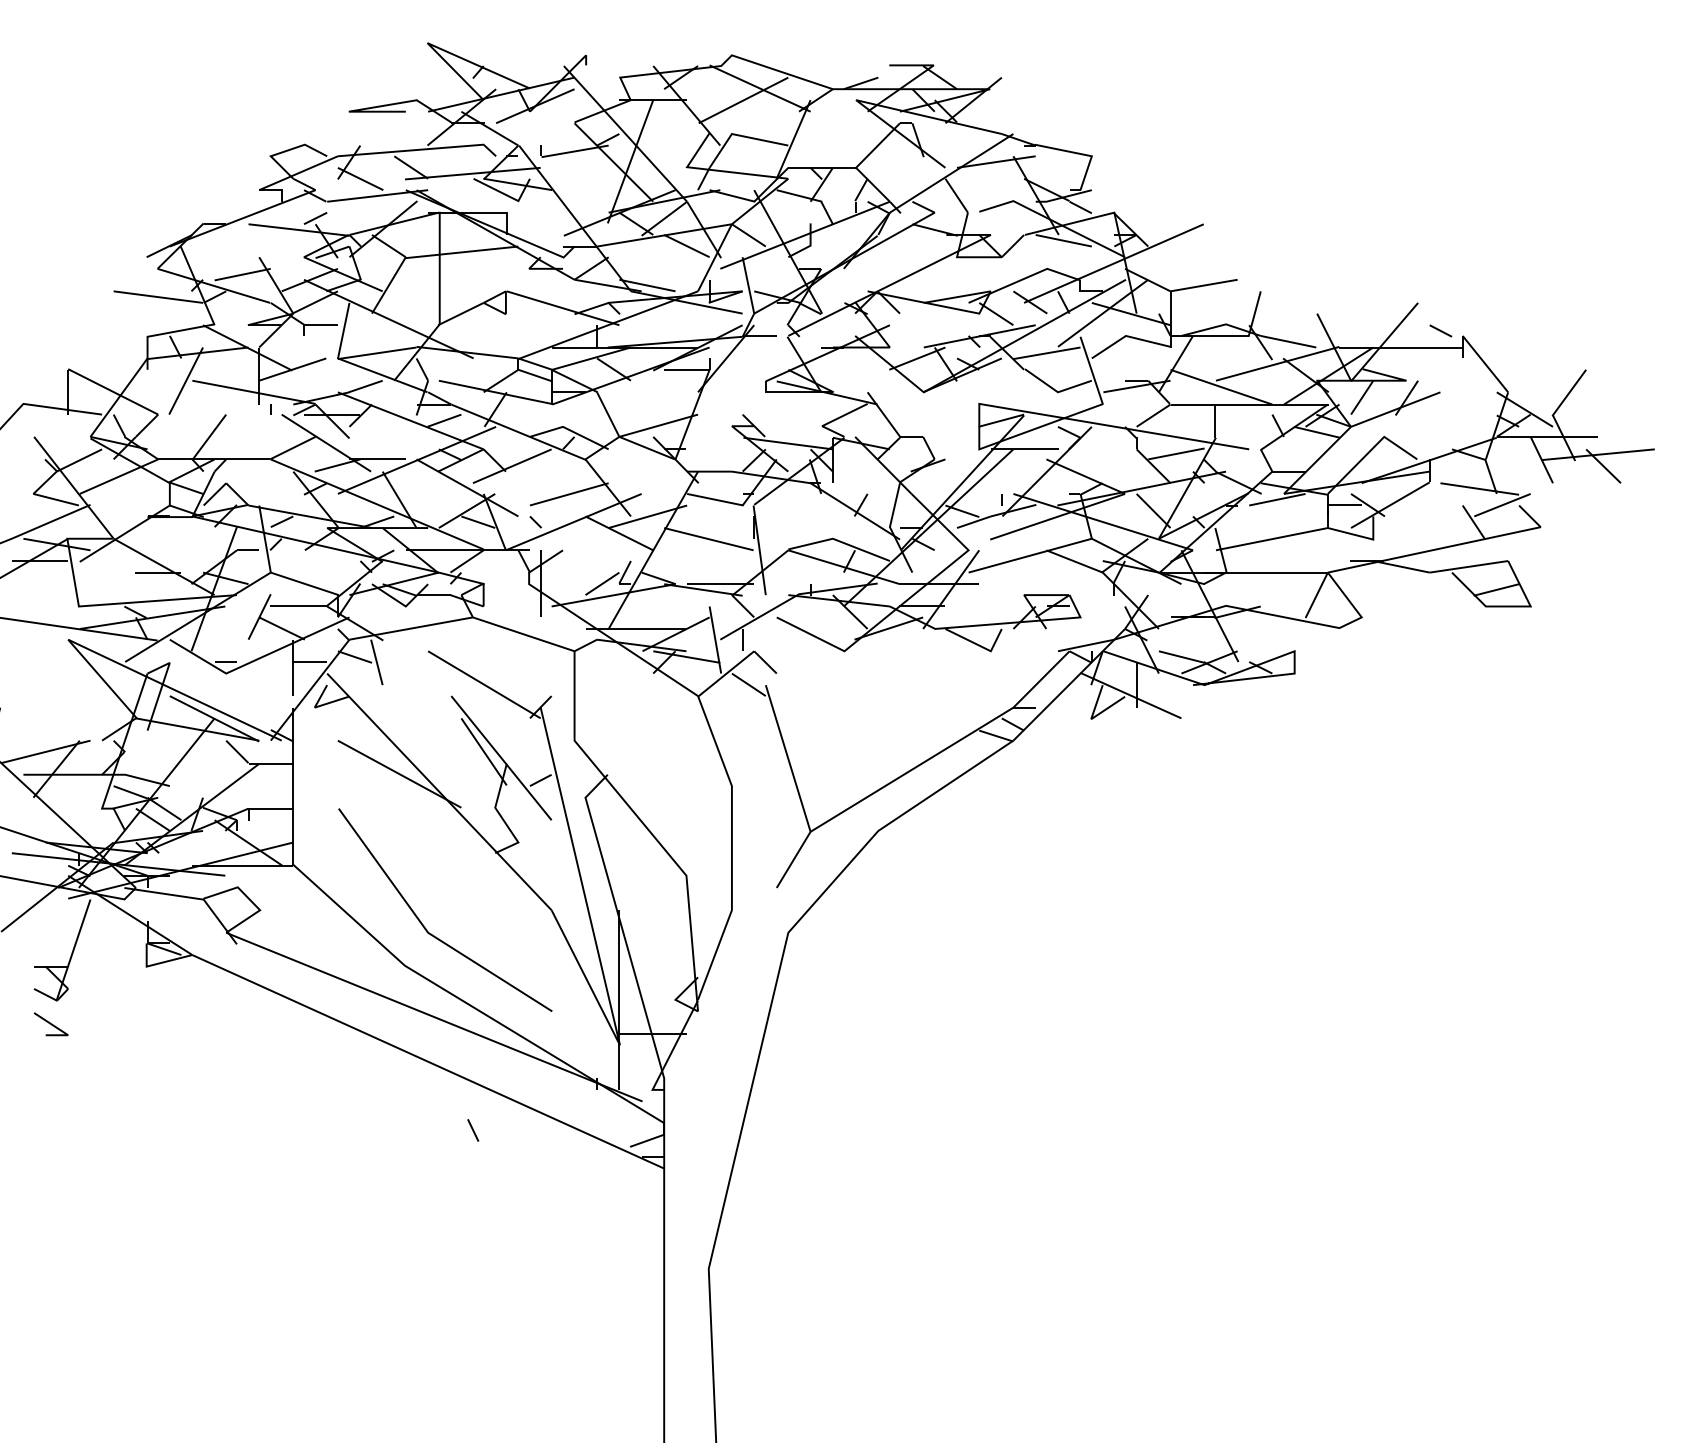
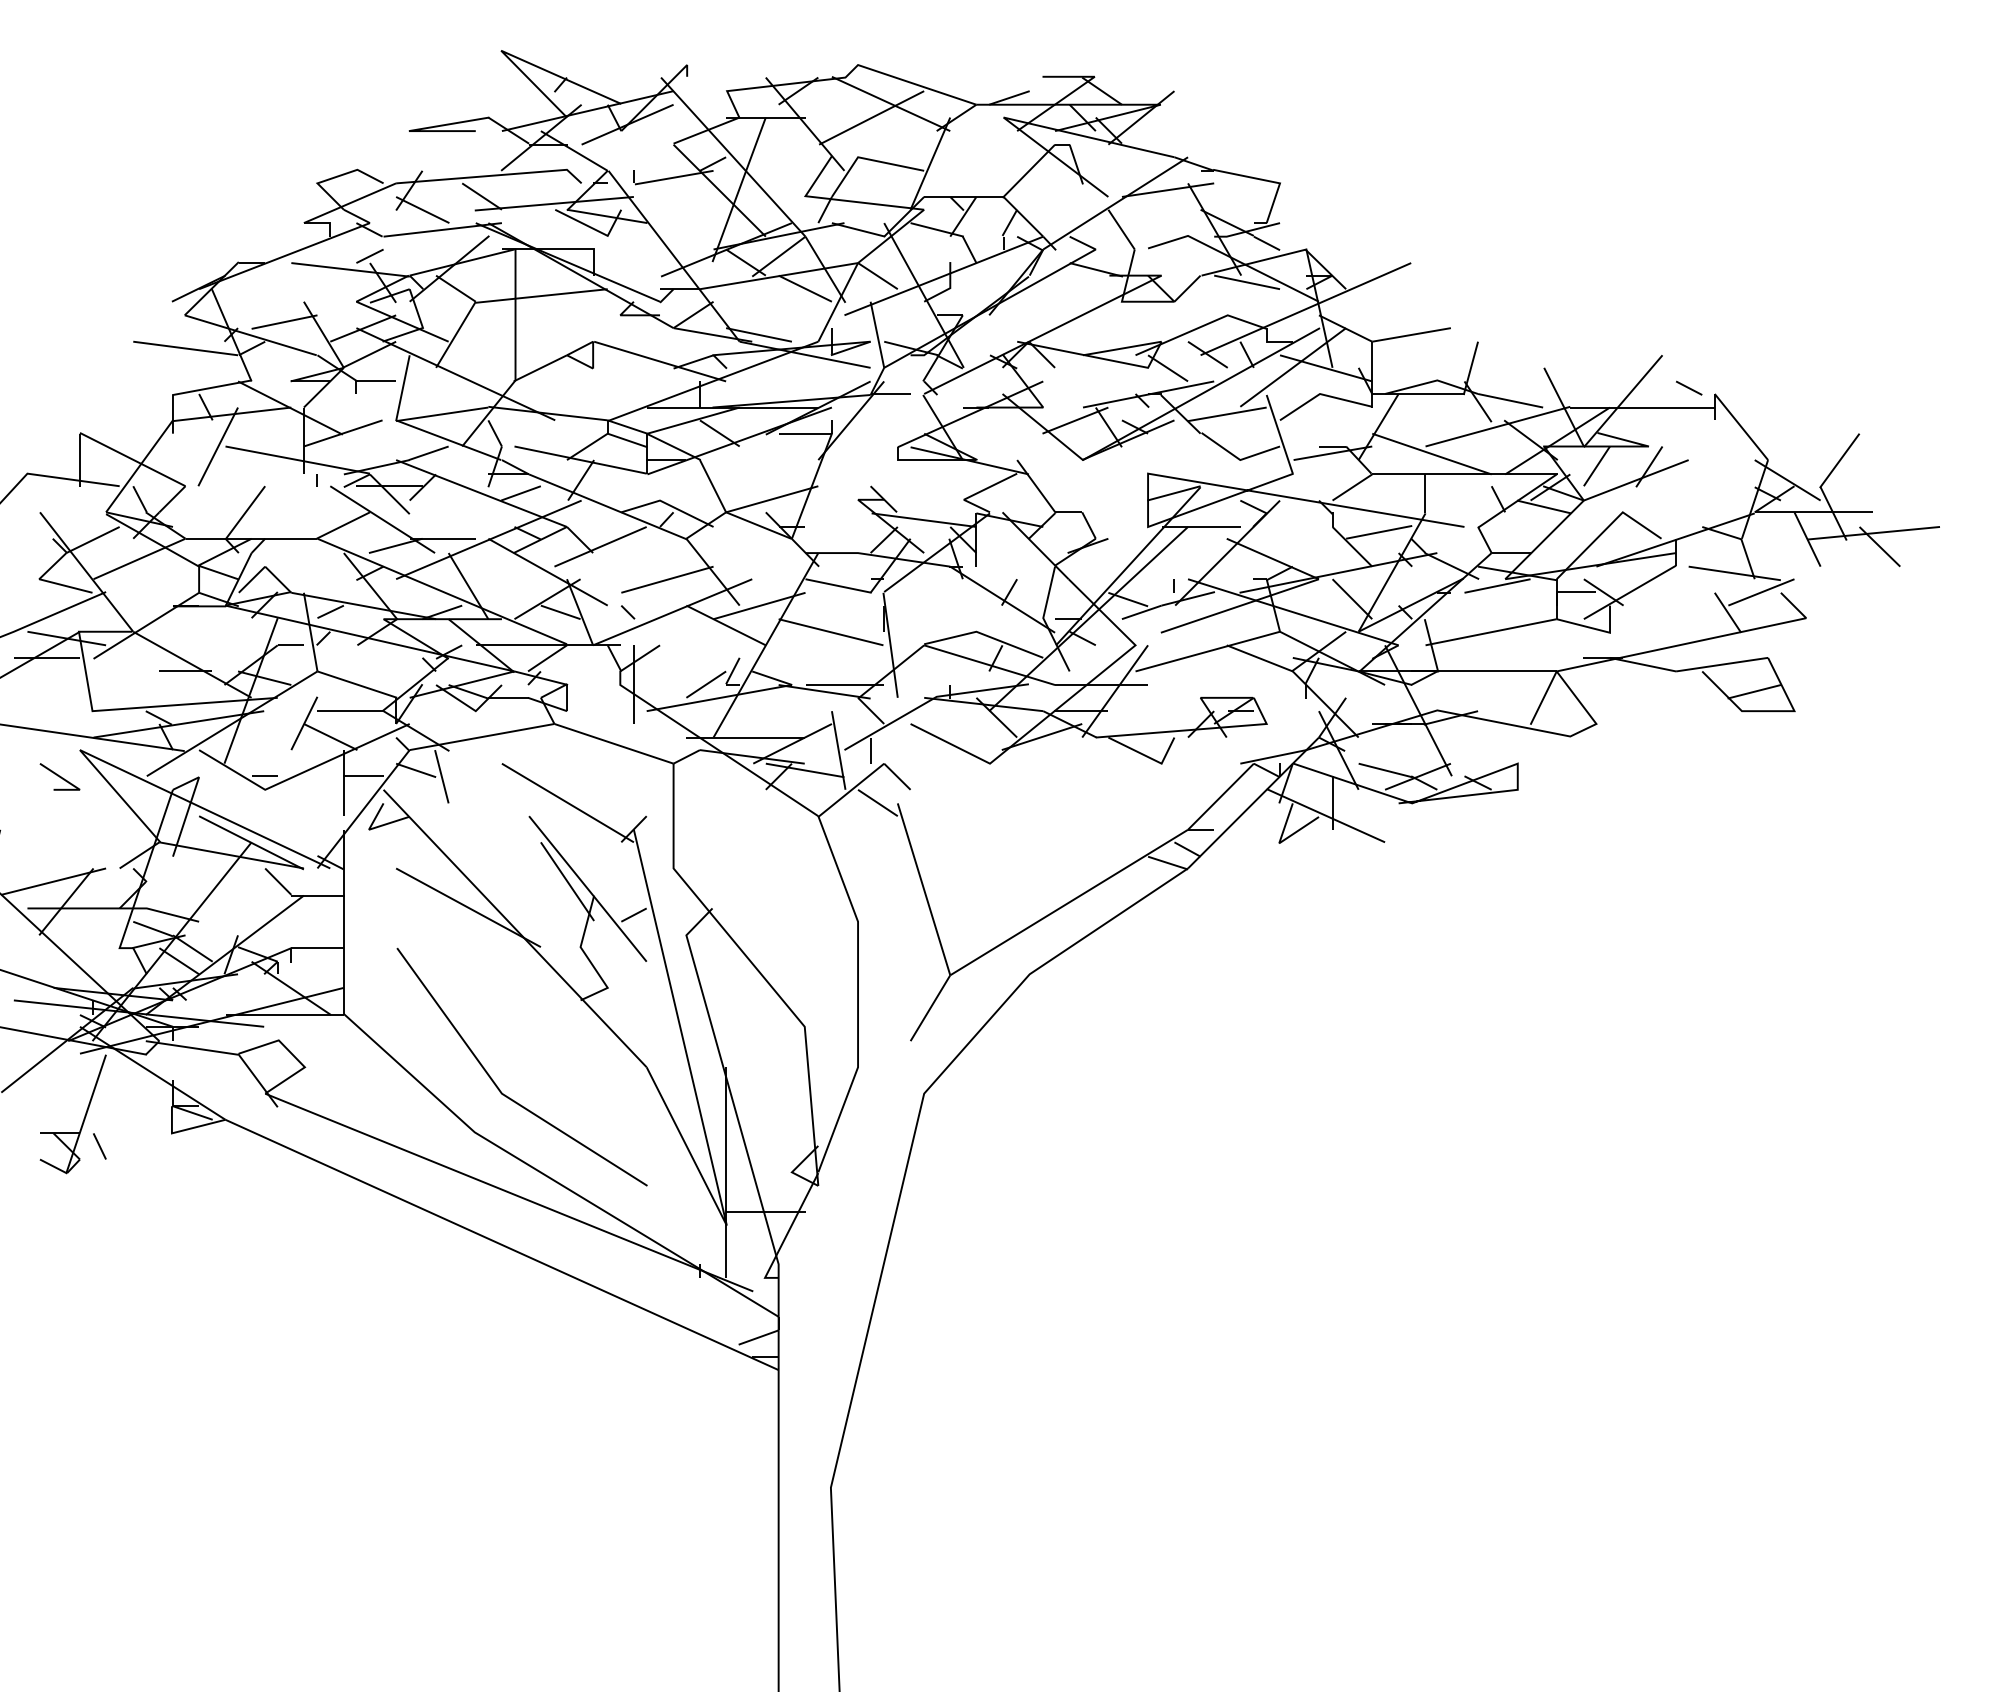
curve: (50, 1023) -> (59, 776), moved
line: (472, 1130) -> (99, 1146), moved

